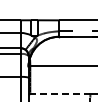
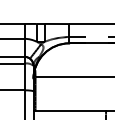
line: (59, 94) -> (69, 111), dashed -> solid

